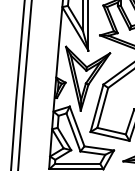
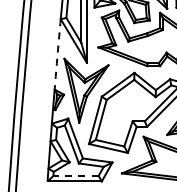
arc: (59, 42) -> (57, 54), solid -> dashed
line: (78, 163) -> (76, 175), solid -> dashed

